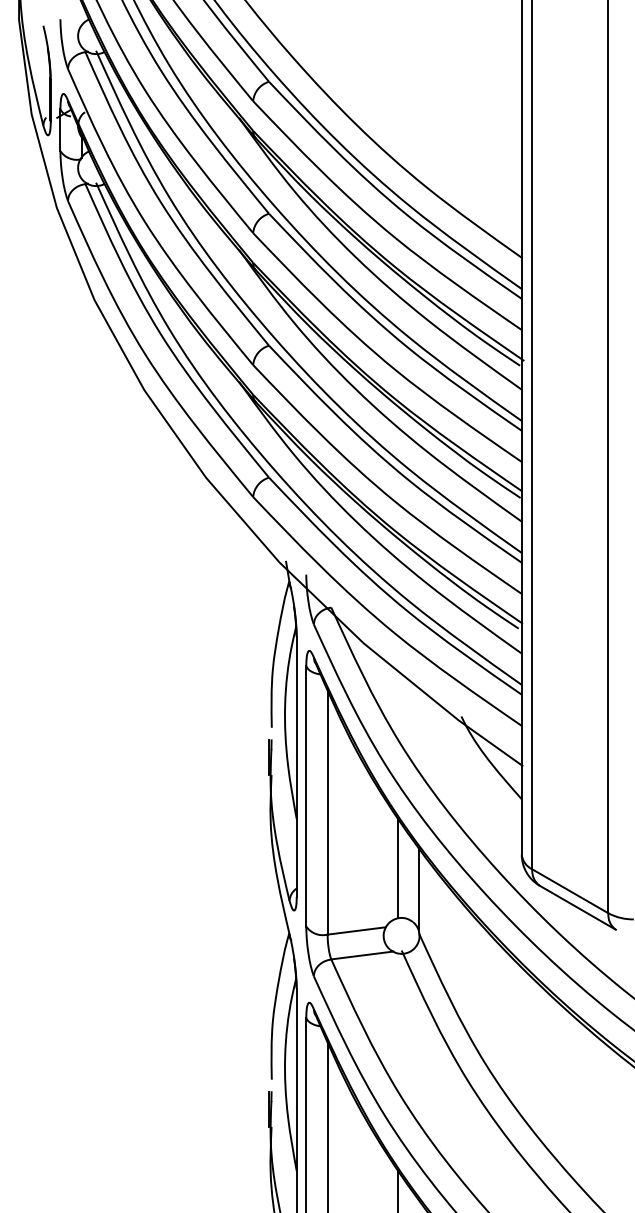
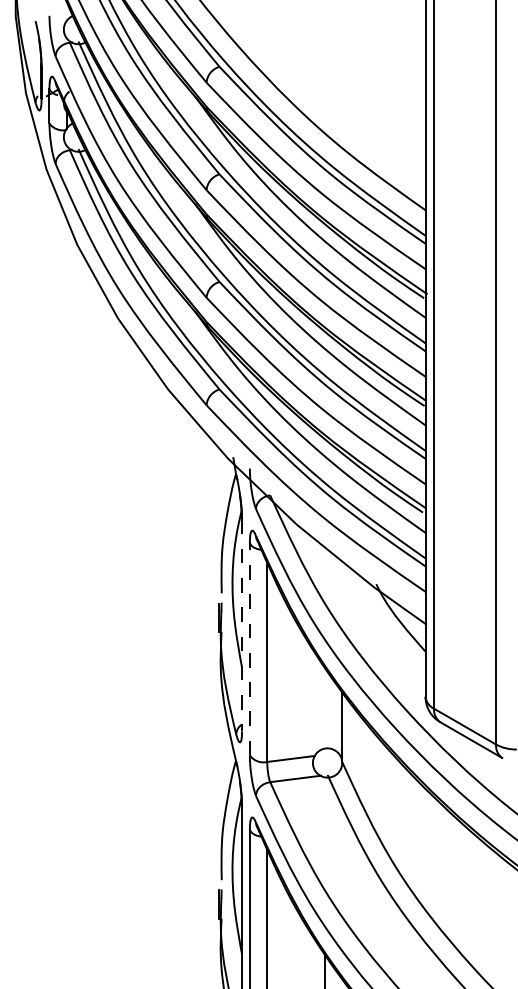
line: (296, 767) -> (241, 625), solid -> dashed
line: (306, 795) -> (250, 648), solid -> dashed
line: (397, 868) -> (324, 708), removed

